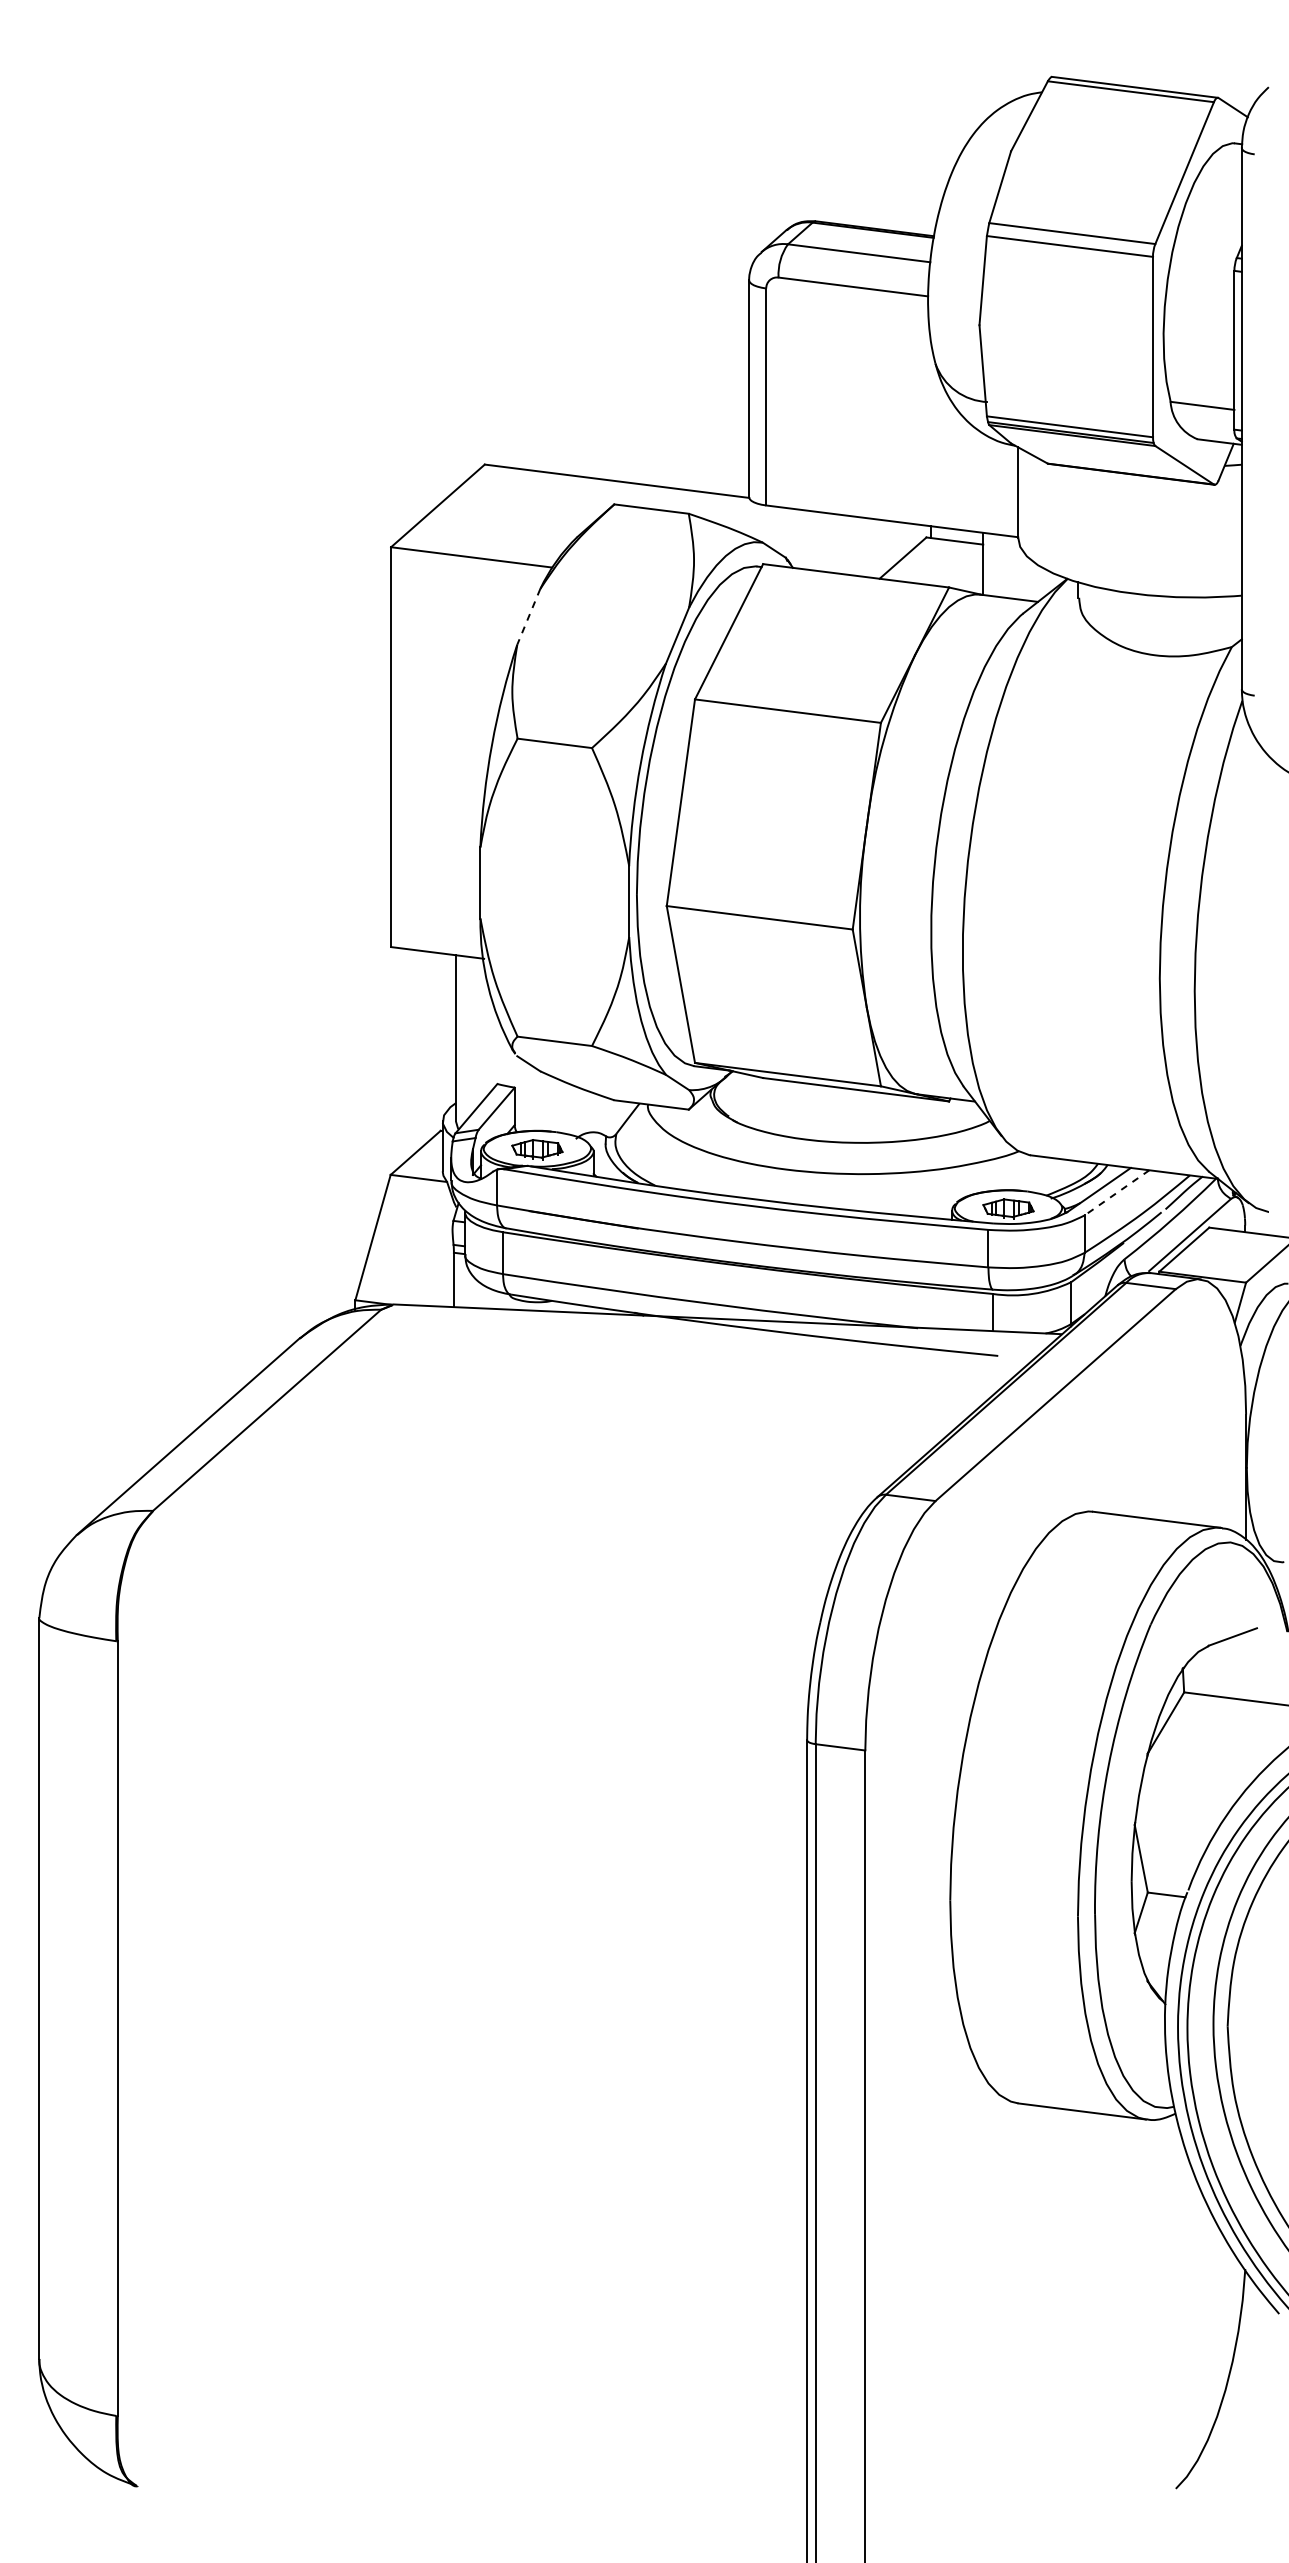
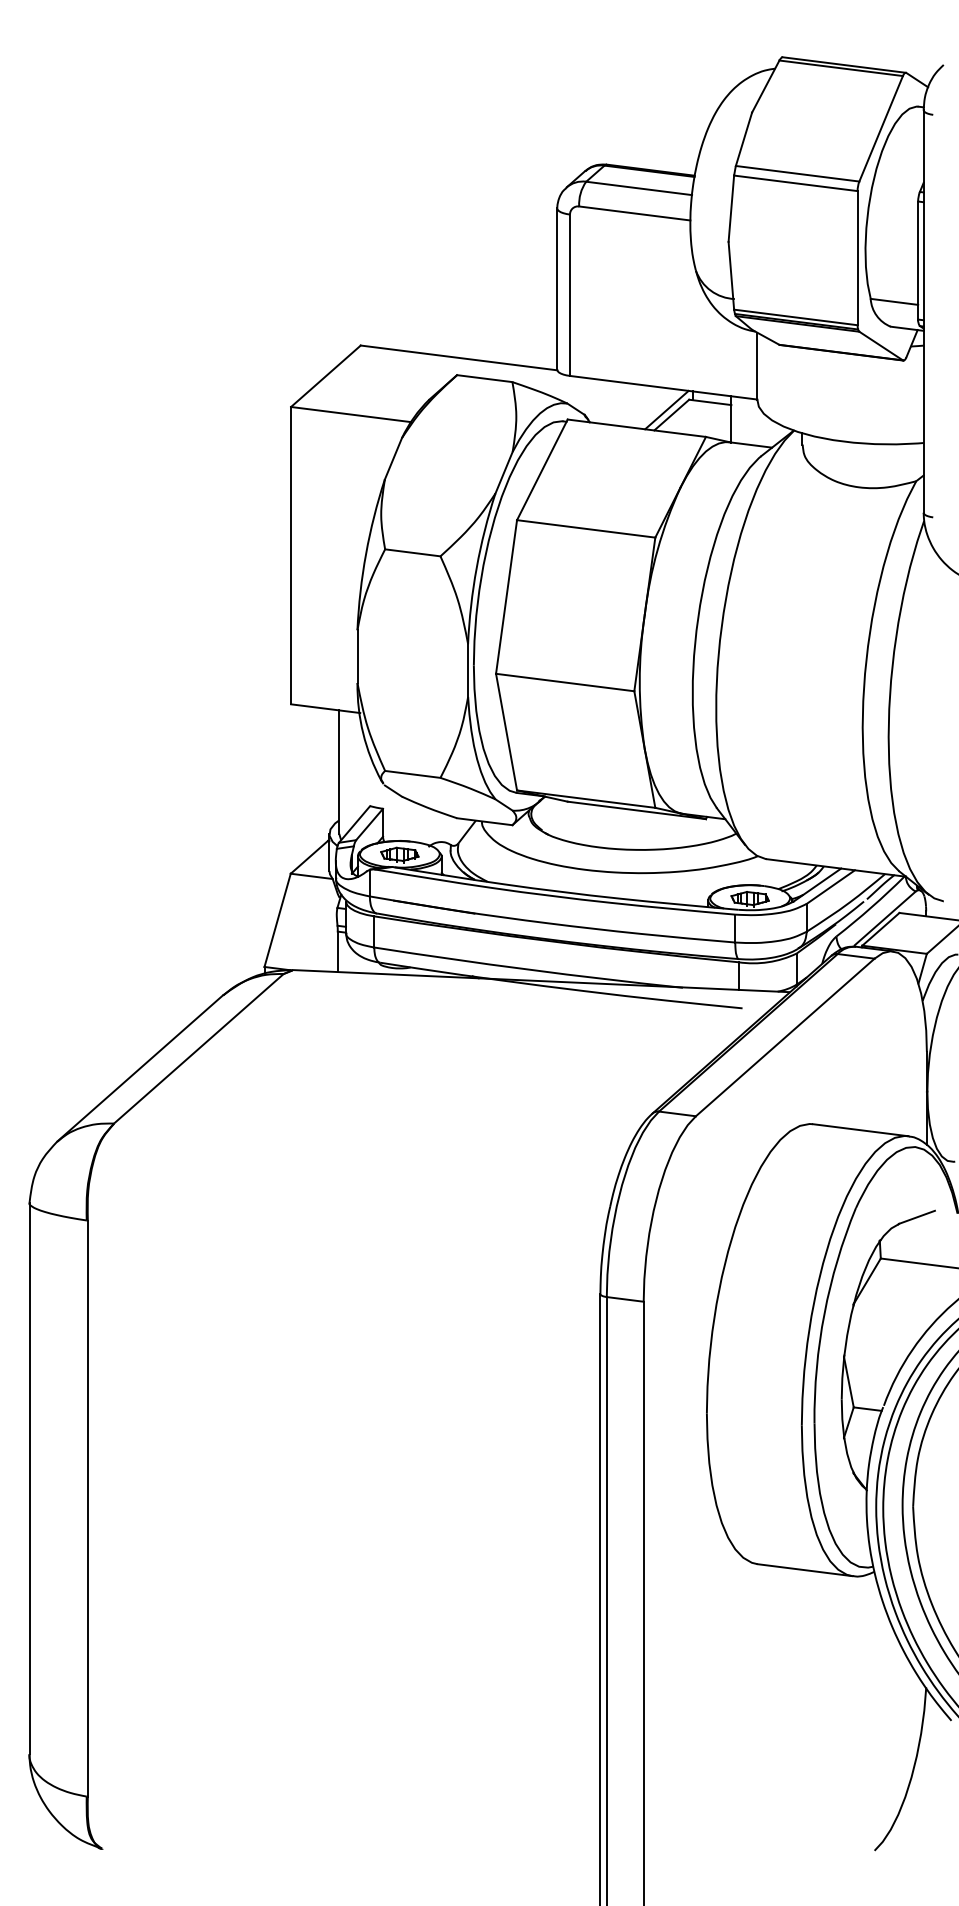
line: (896, 551) -> (666, 410), added
line: (528, 617) -> (393, 459), dashed -> solid
line: (1116, 1192) -> (830, 886), dashed -> solid

